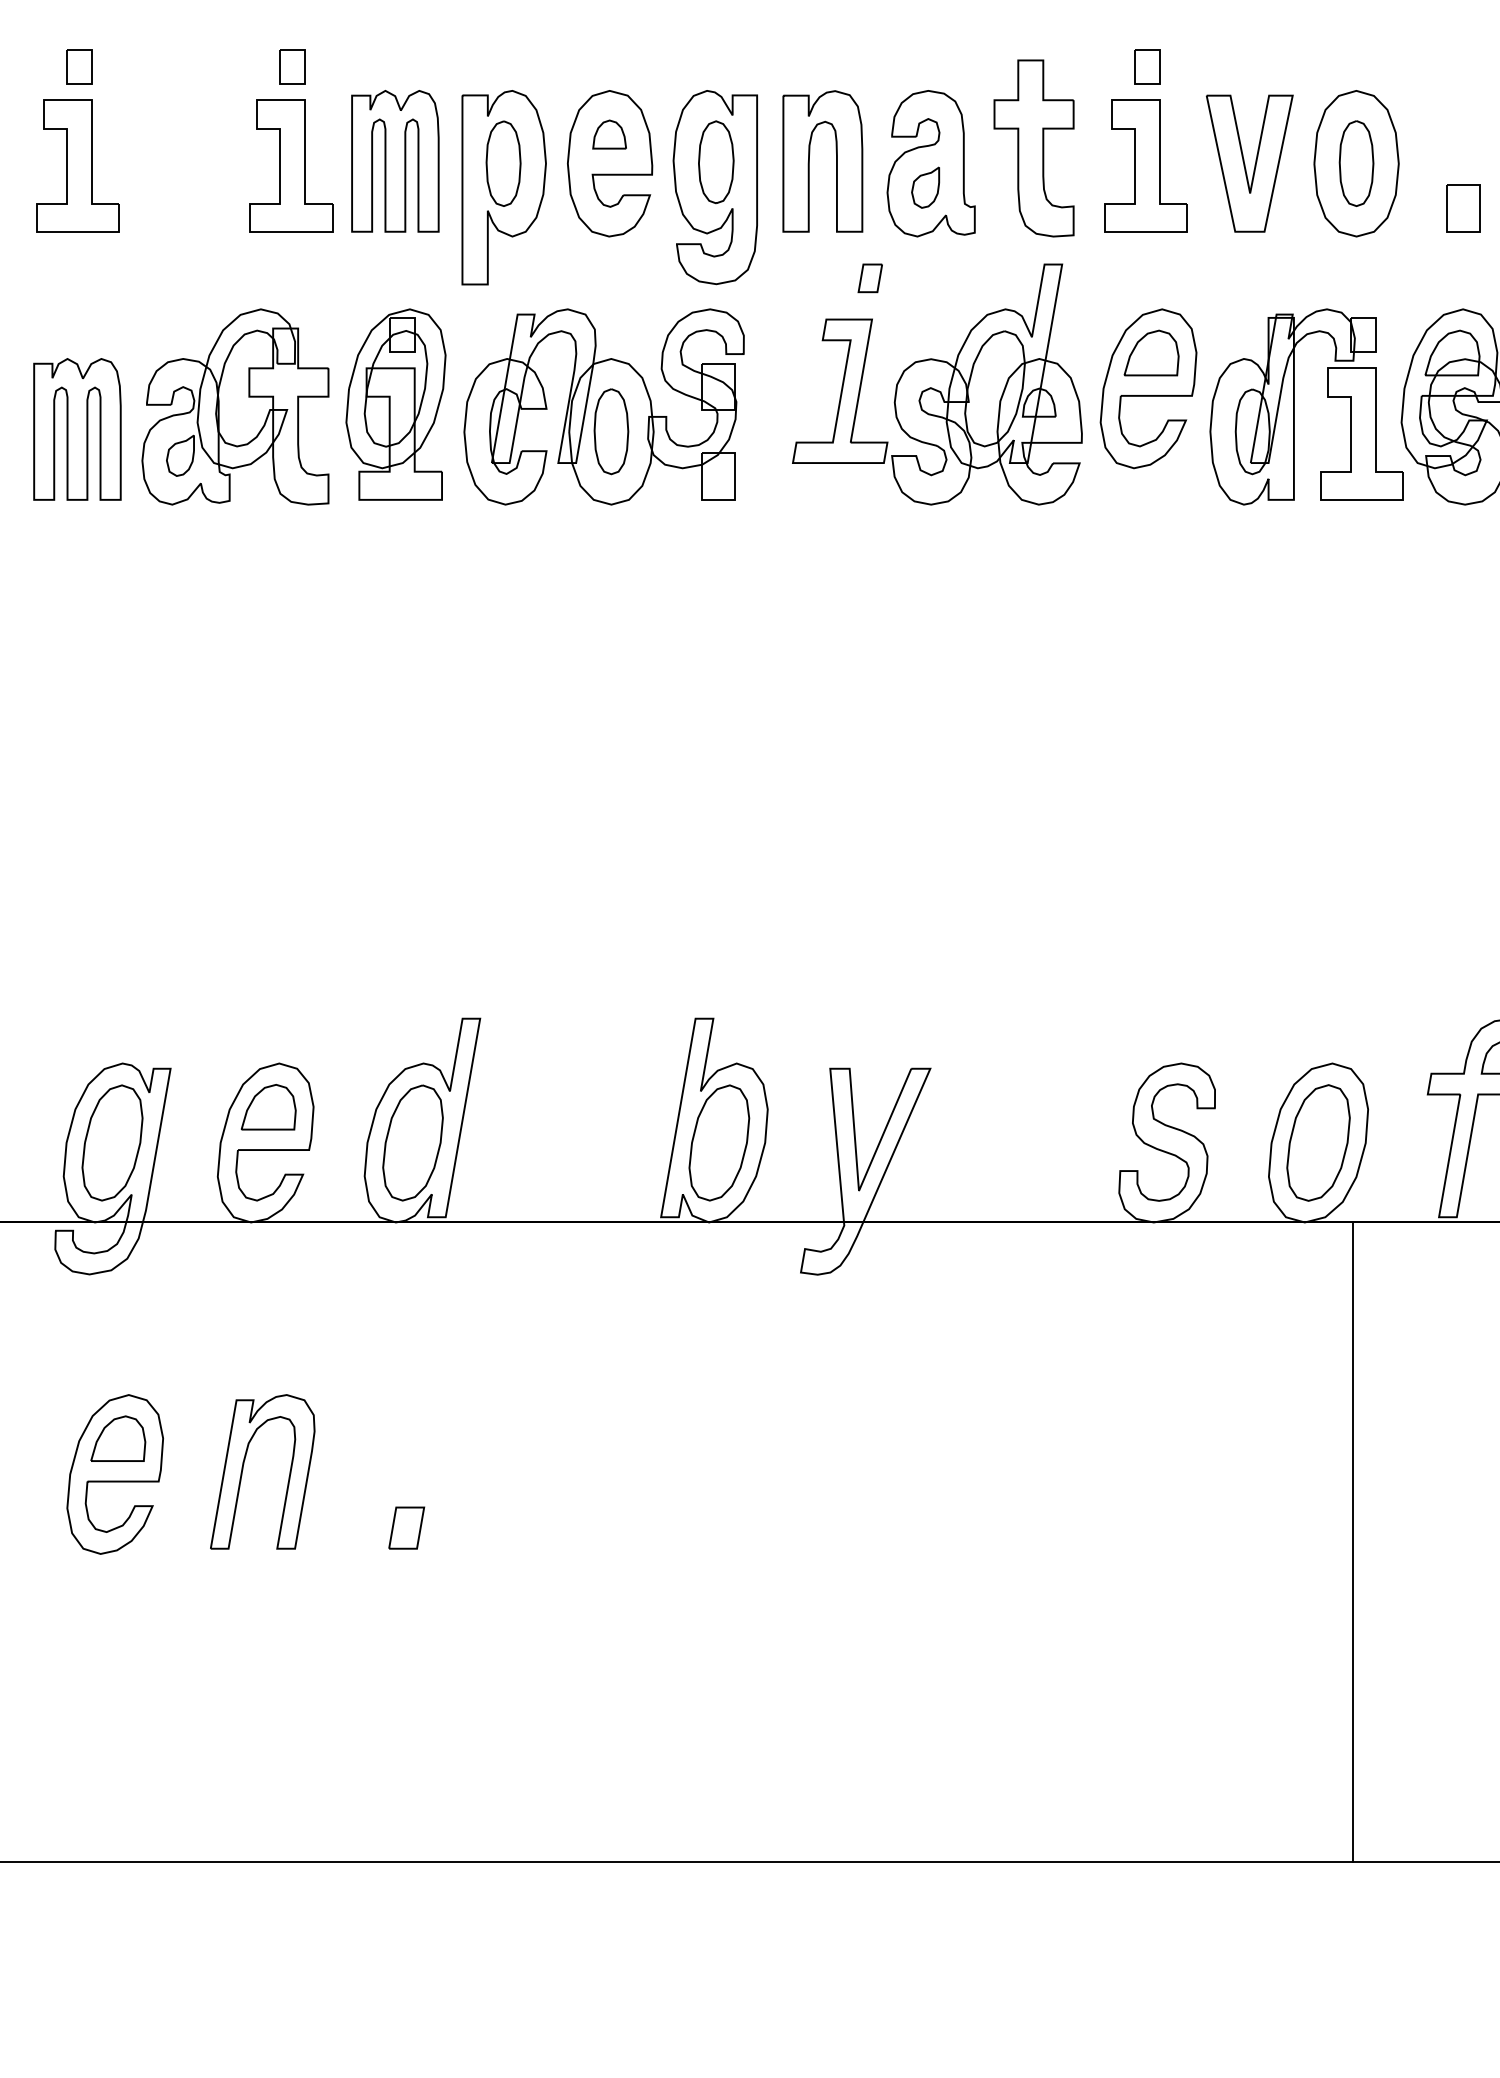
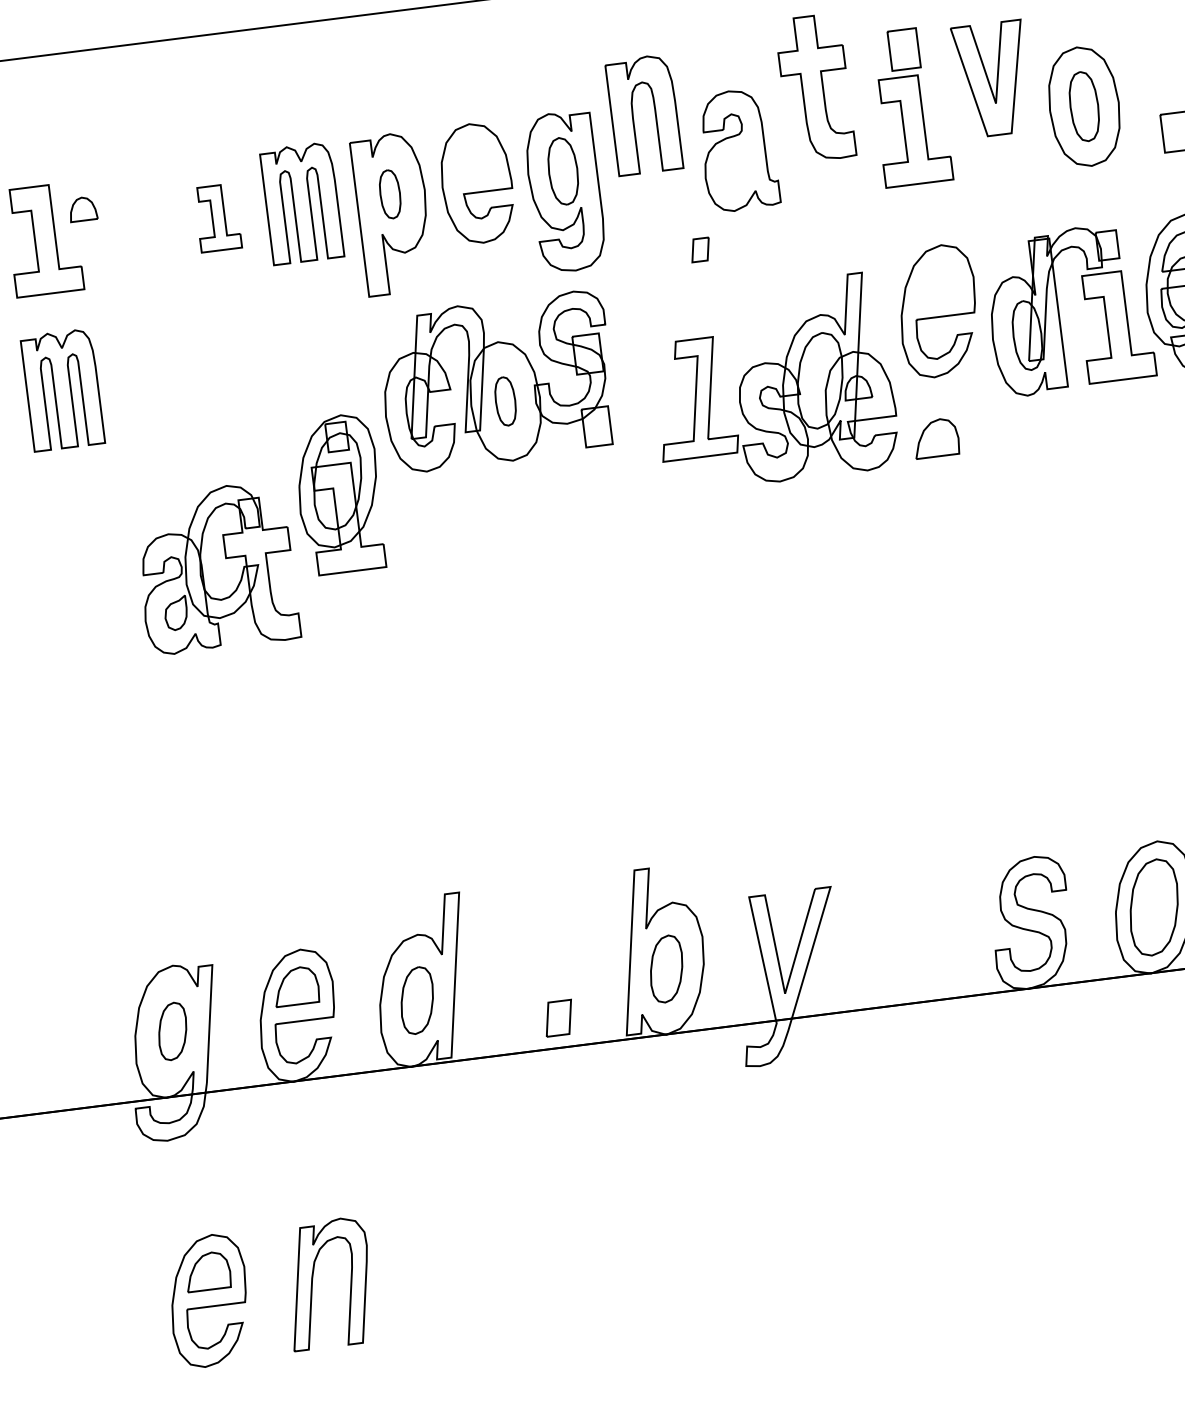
part: (79, 66) -> (35, 158), removed
part: (292, 66) -> (208, 136), removed
part: (1147, 66) -> (904, 49), size x1.4
part: (609, 134) -> (82, 209), moved
part: (1033, 148) -> (815, 88), moved
part: (809, 161) -> (633, 116), moved
part: (503, 163) -> (390, 194), size x0.7
part: (1249, 163) -> (992, 79), moved
part: (291, 165) -> (217, 217), size x0.6
part: (925, 187) -> (736, 170), removed
part: (1151, 352) -> (936, 437), moved
part: (937, 384) -> (772, 383), moved
part: (395, 404) -> (338, 494), moved
part: (235, 406) -> (215, 567), moved
part: (77, 429) -> (62, 390), moved
part: (611, 431) -> (505, 401), size x0.7
part: (112, 1142) -> (172, 1031), size x0.6
part: (412, 1142) -> (416, 1000), size x0.7
part: (719, 1142) -> (666, 968), size x0.7
part: (406, 1527) -> (558, 1017), moved

